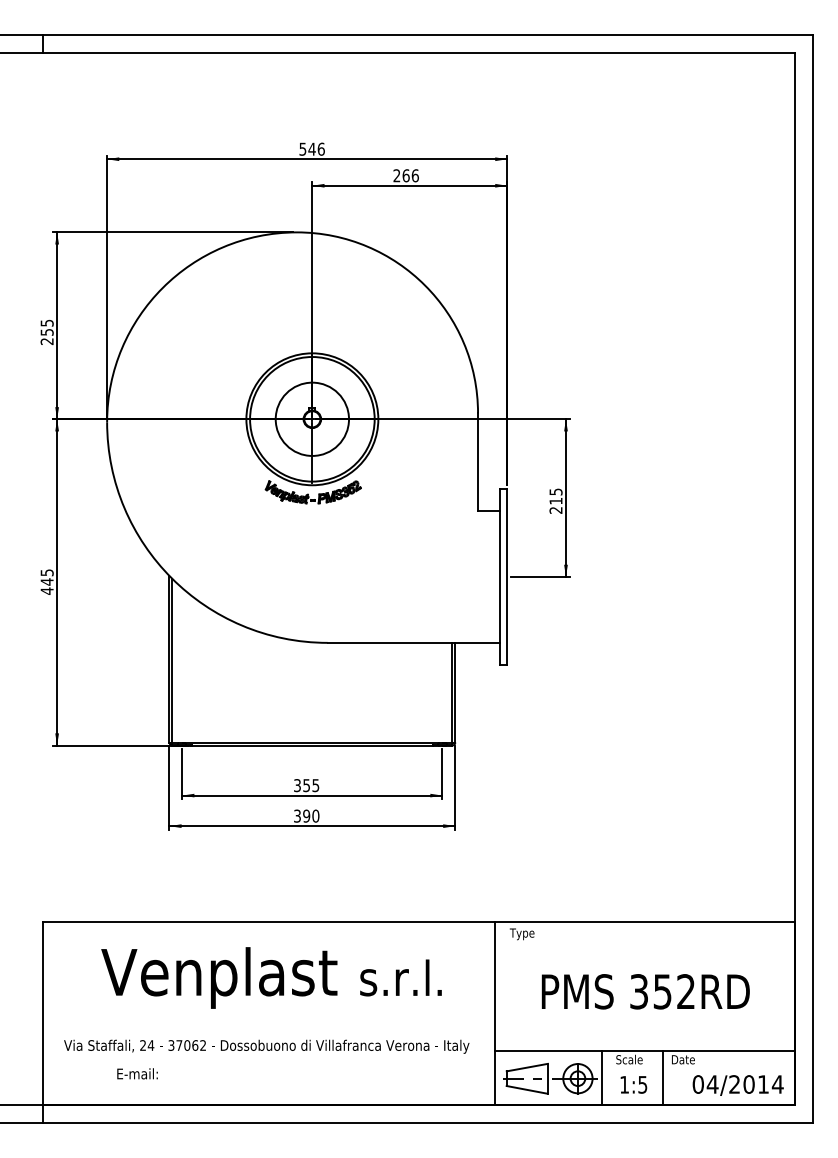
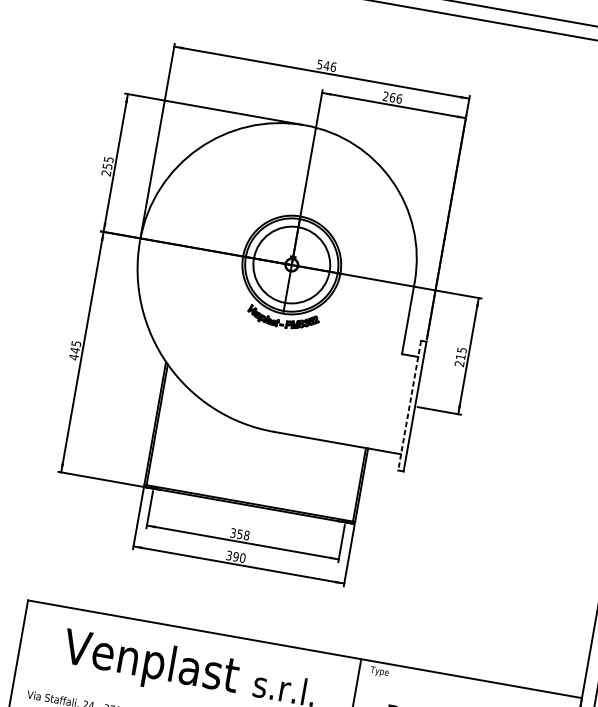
circle: (312, 418) -> (292, 264), size x1.4
line: (500, 576) -> (410, 405), solid -> dashed
text: (315, 785) -> (246, 535), 355 -> 358

